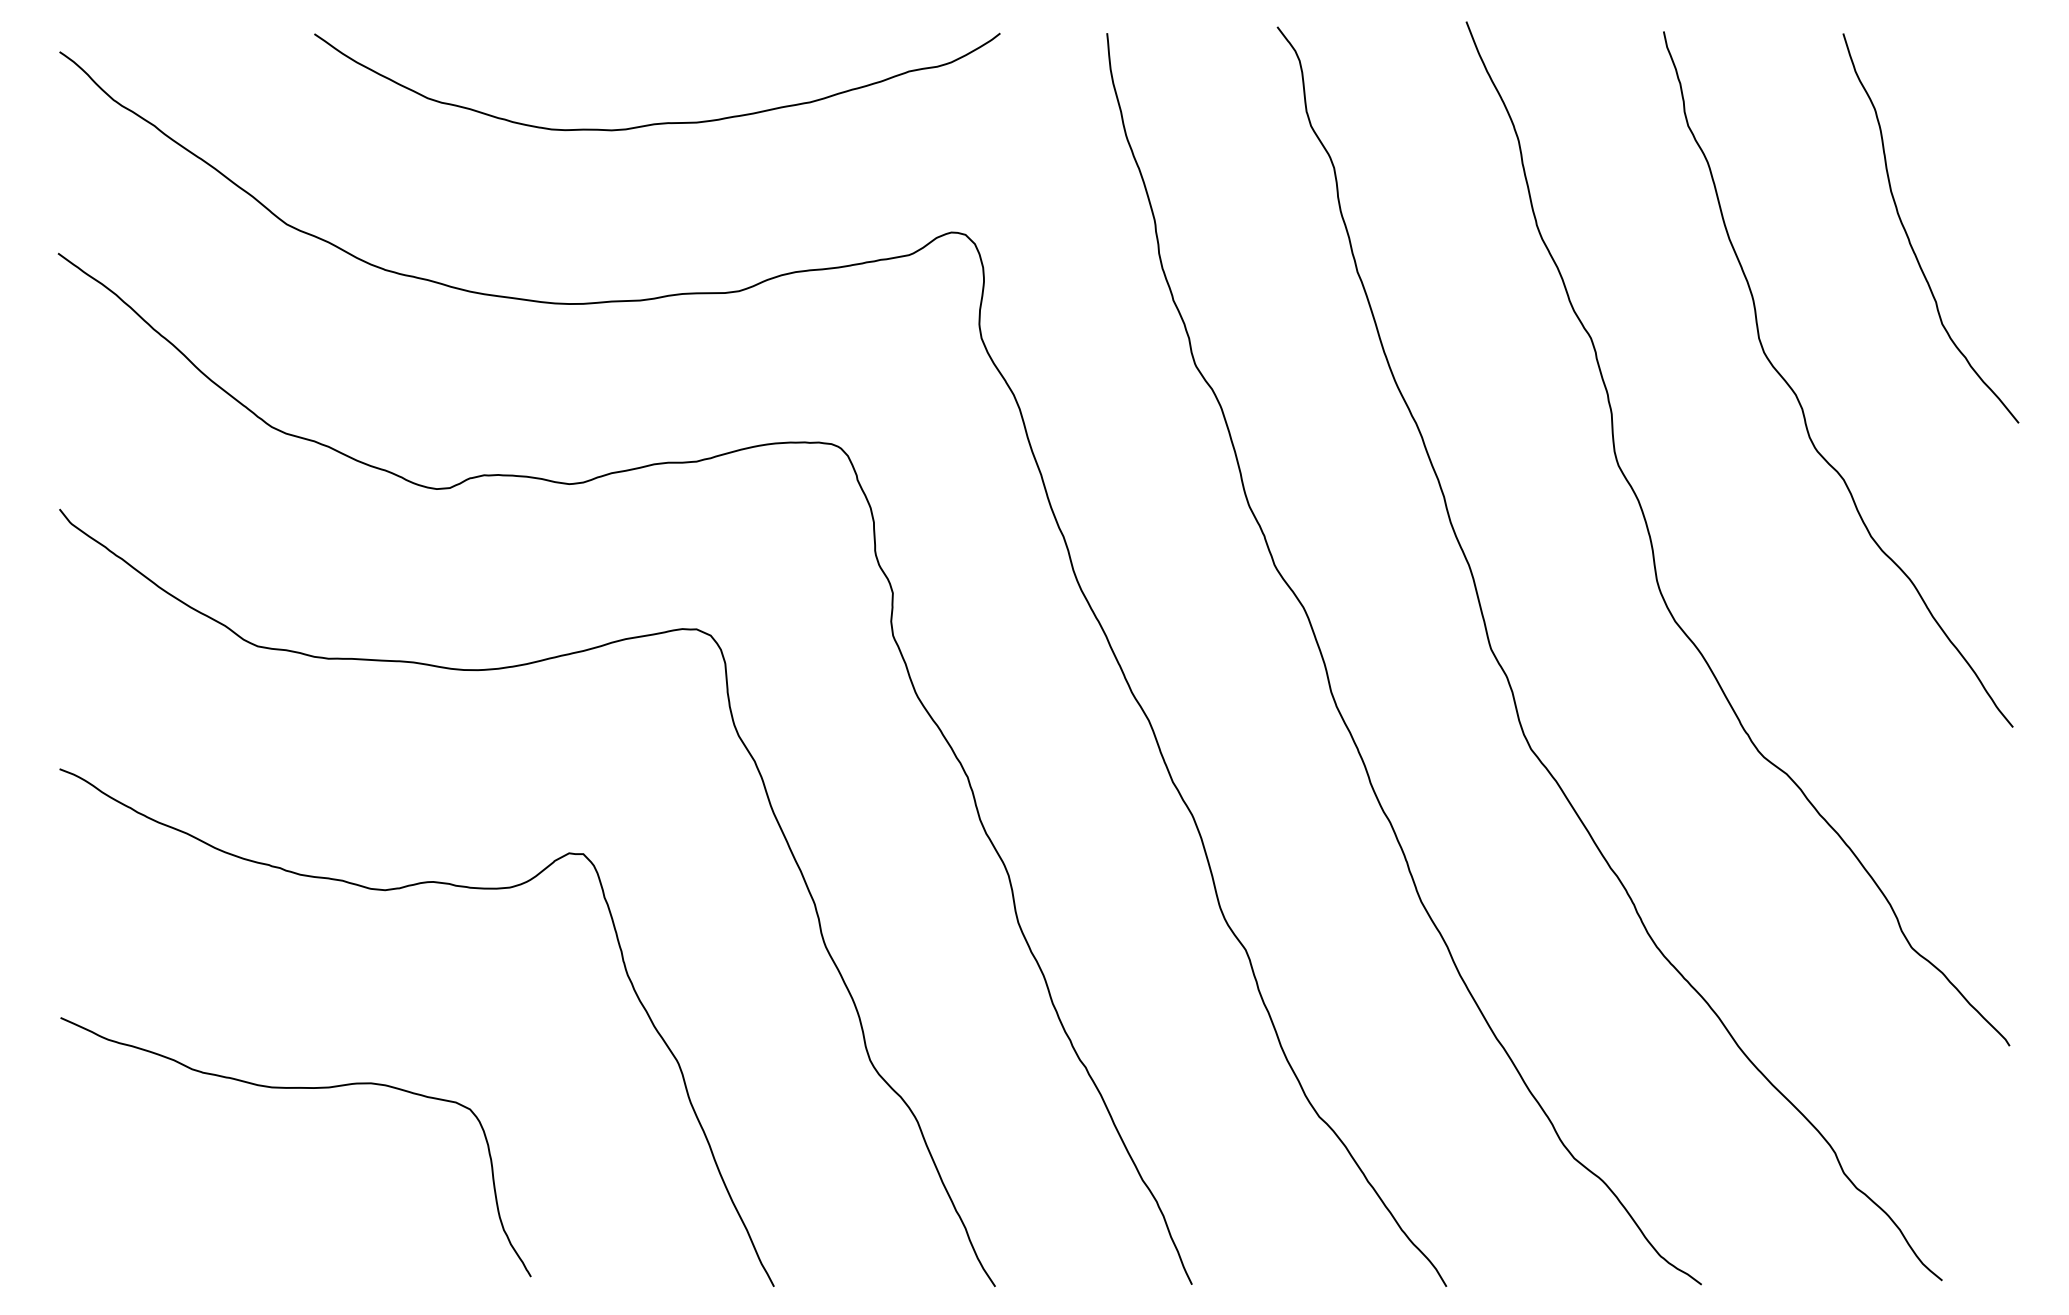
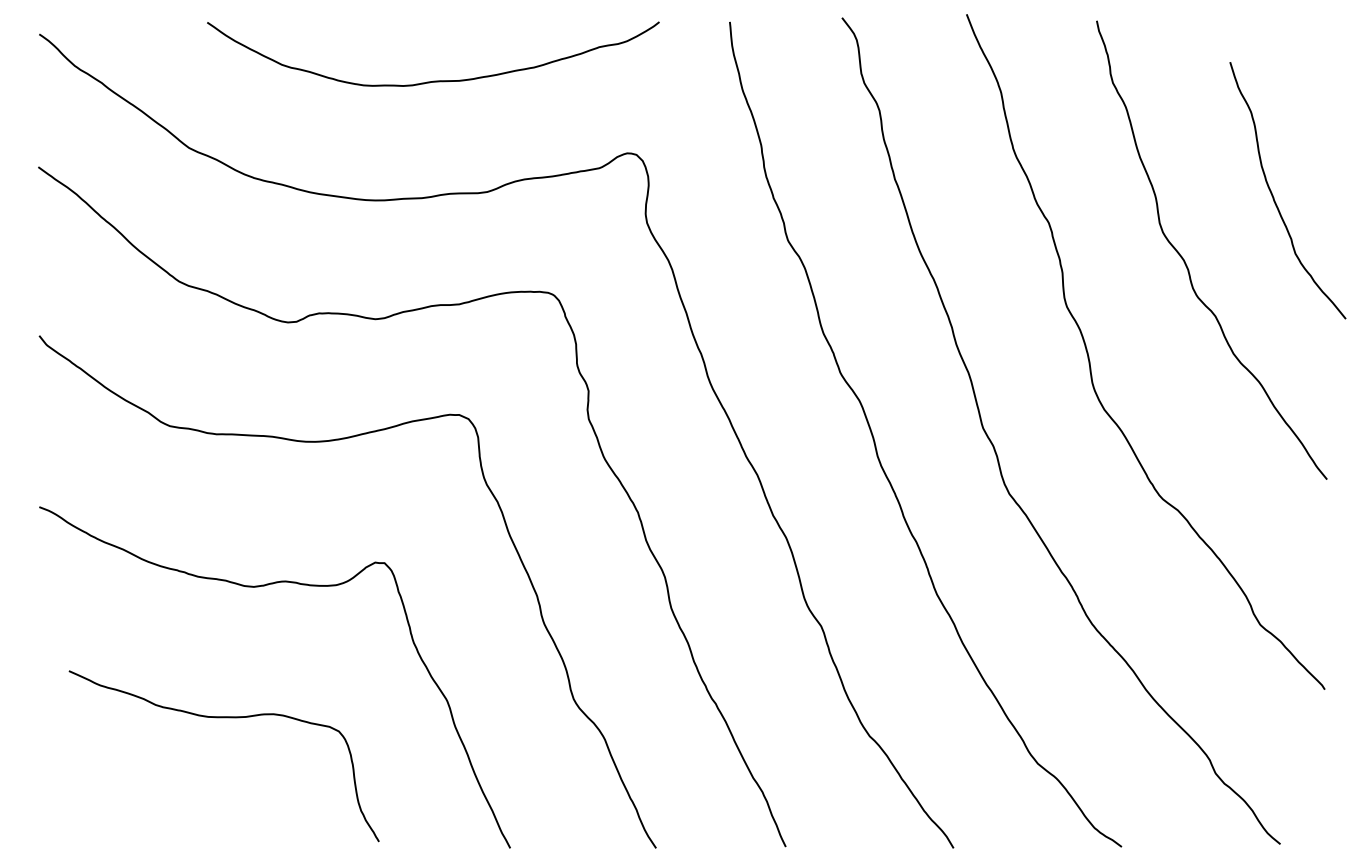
curve: (1910, 238) -> (1274, 197), moved
curve: (295, 1089) -> (223, 718), moved

